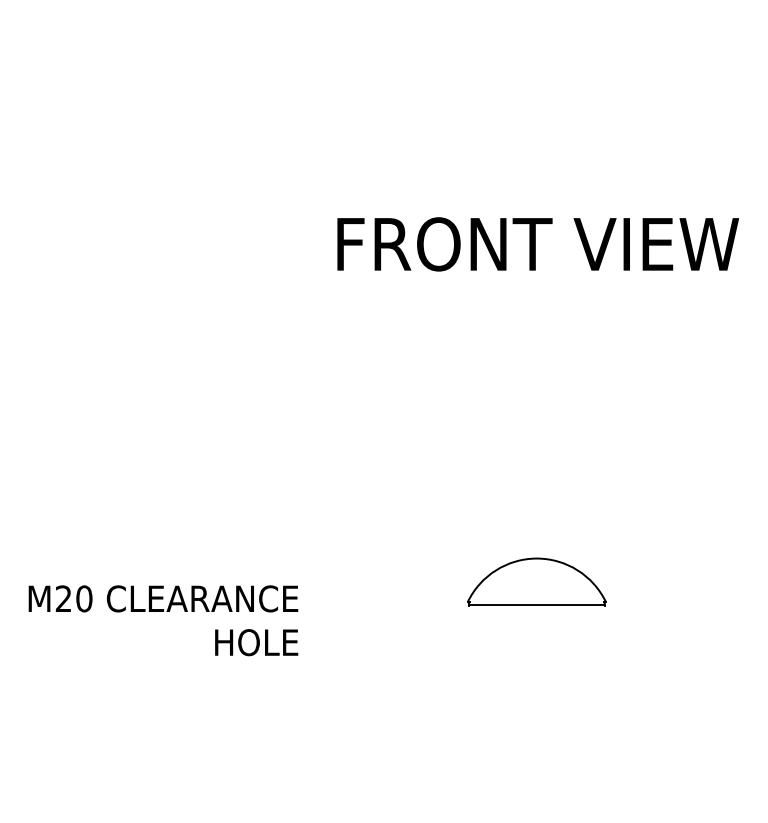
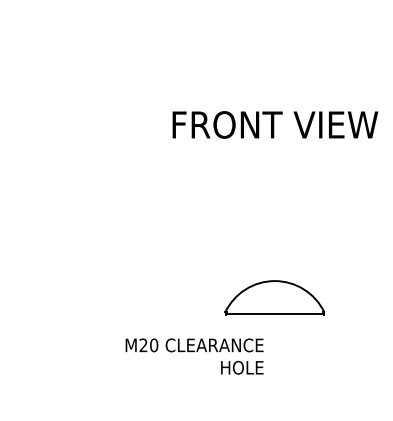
part: (536, 581) -> (274, 297), size x1.4
text: (163, 620) -> (194, 356), moved

